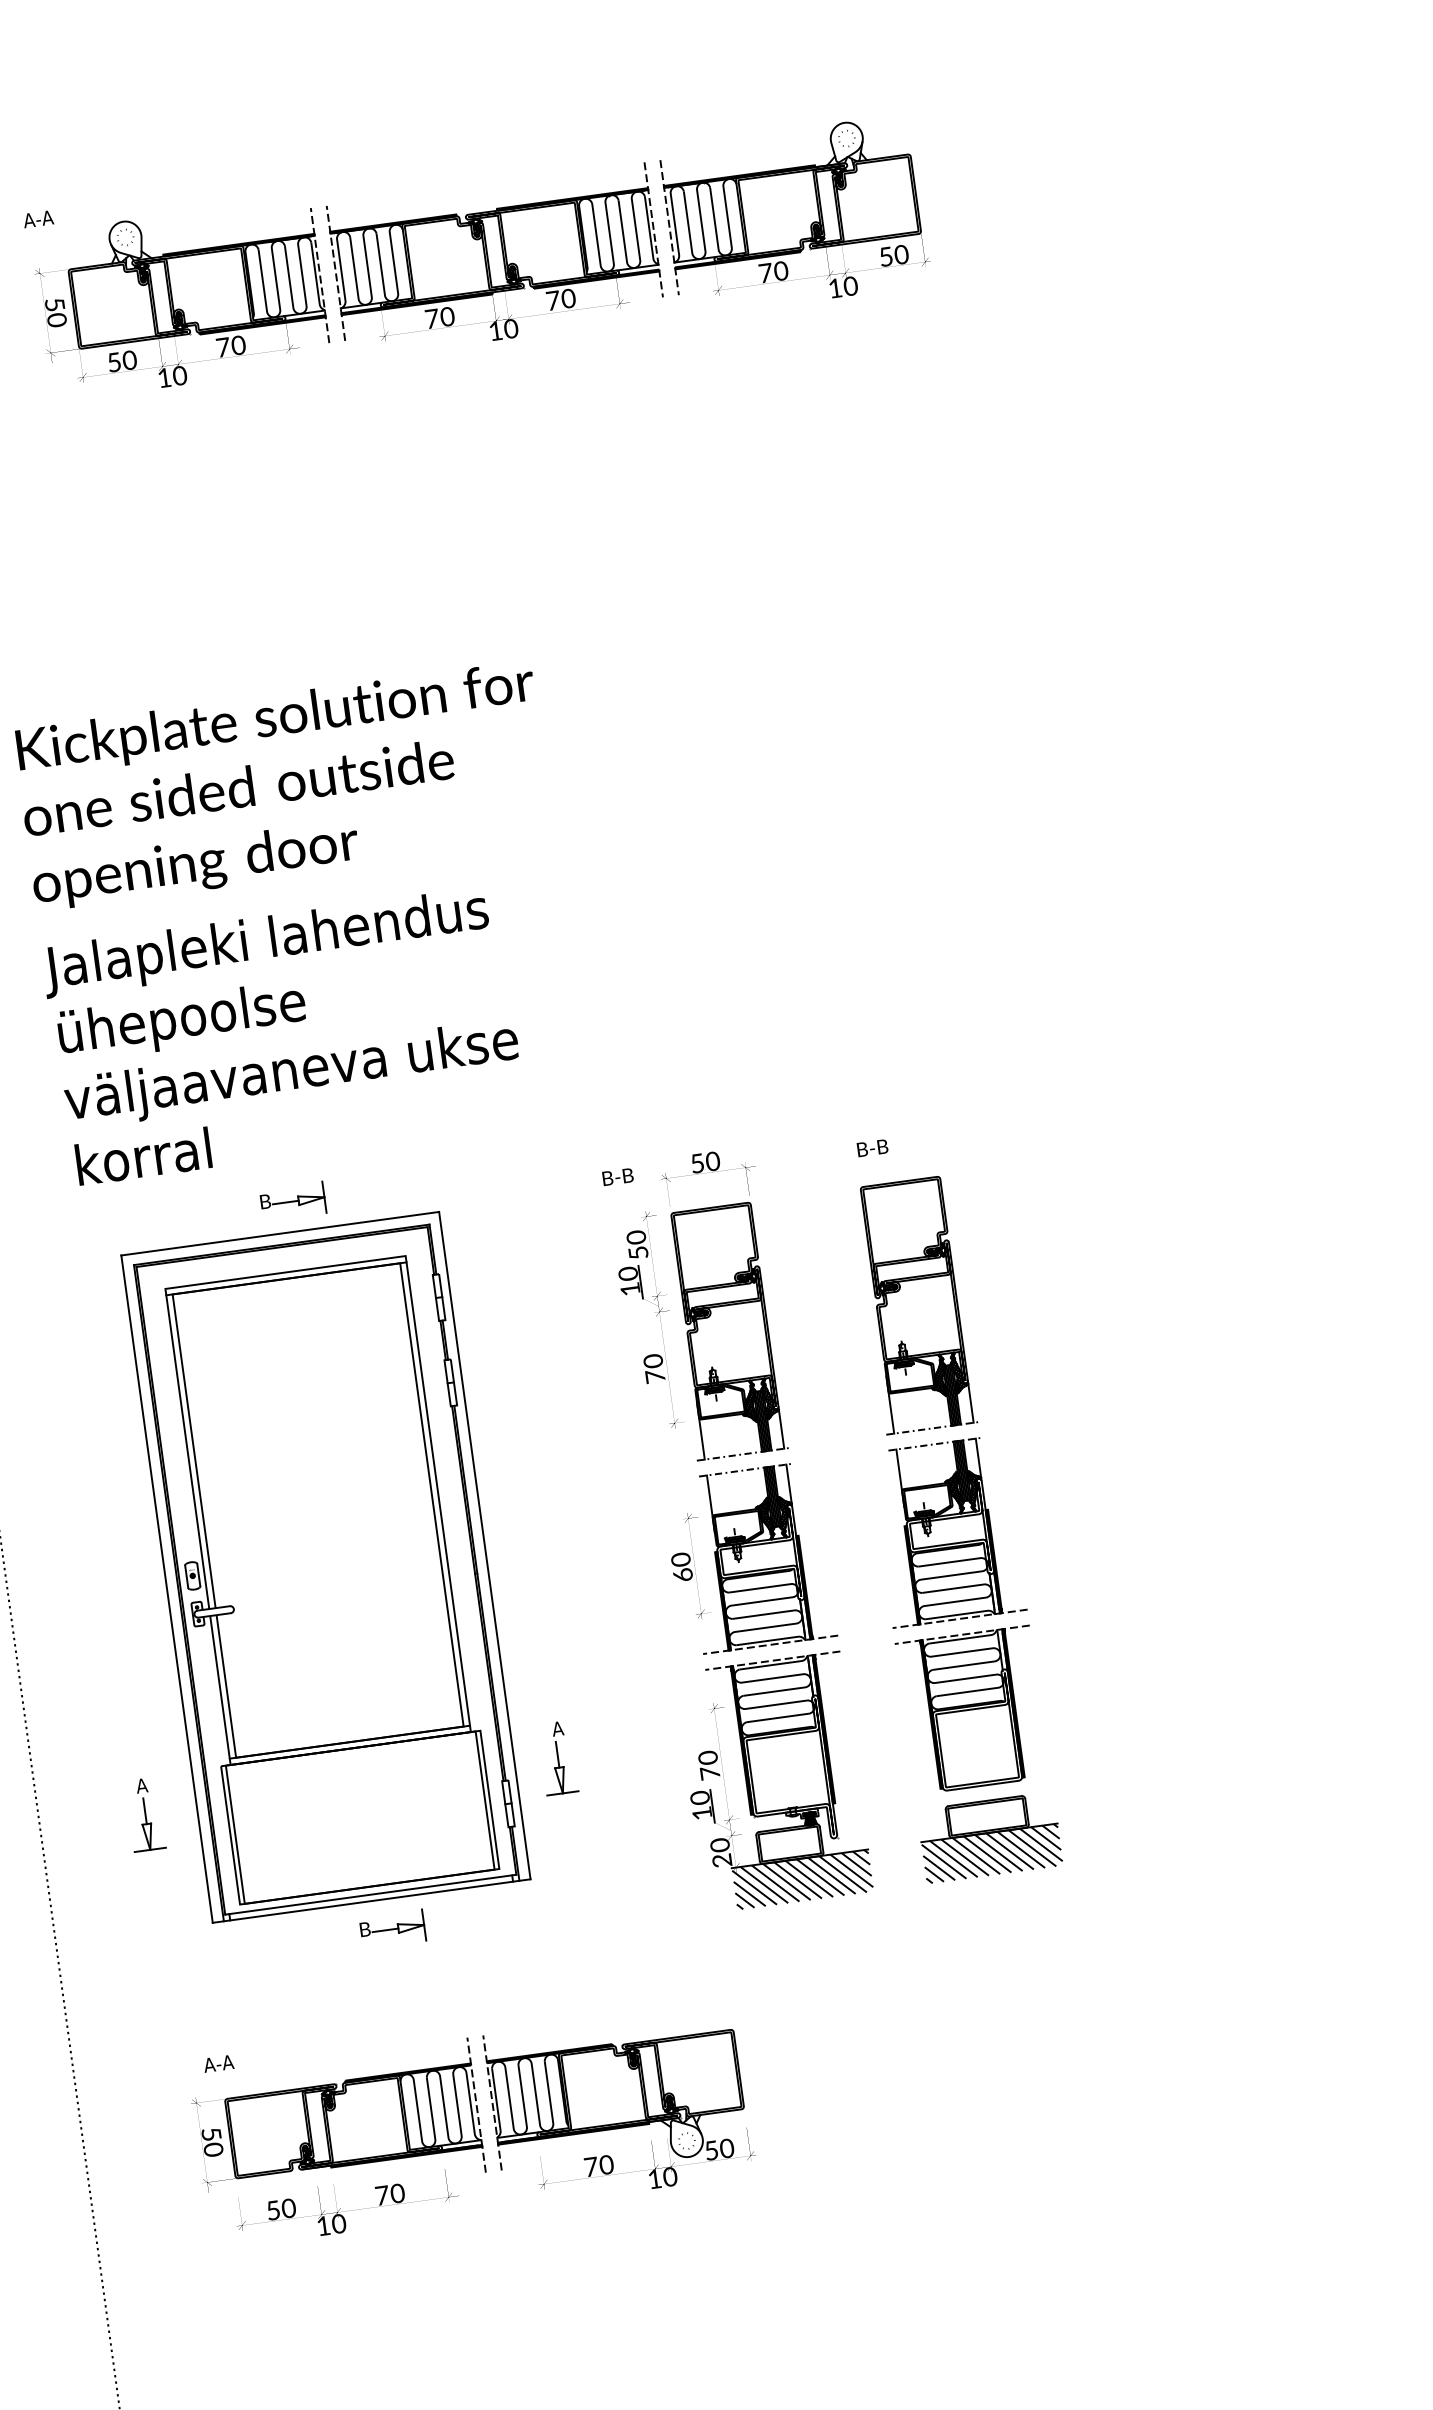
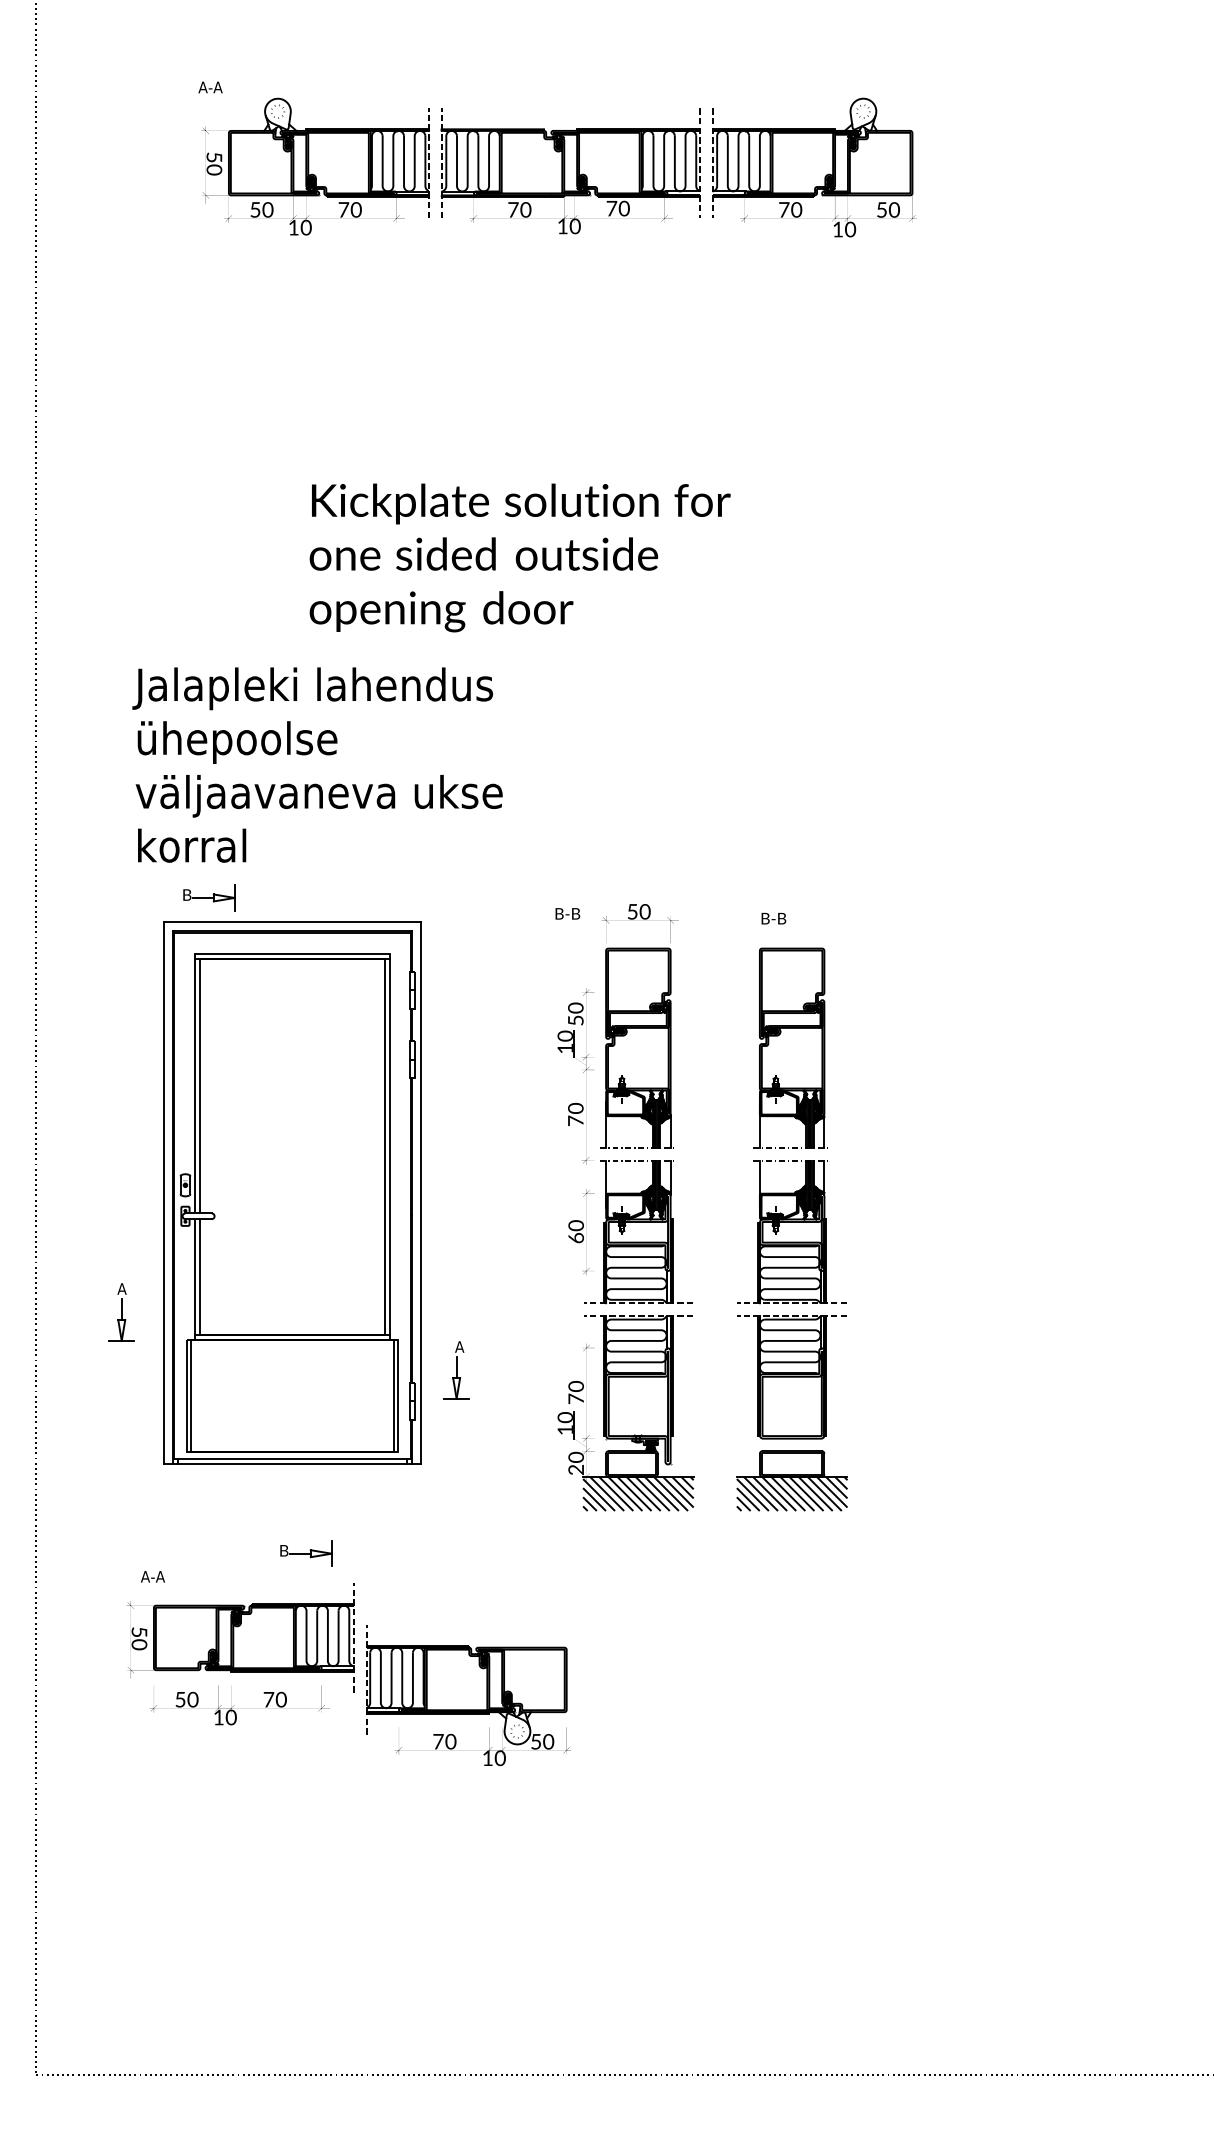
text: (282, 785) -> (519, 557), moved
part: (293, 1200) -> (209, 897), moved
part: (656, 1315) -> (583, 1072), moved
part: (145, 1814) -> (121, 1312), moved
part: (393, 1929) -> (306, 1553), moved
part: (620, 2104) -> (468, 1695), moved

